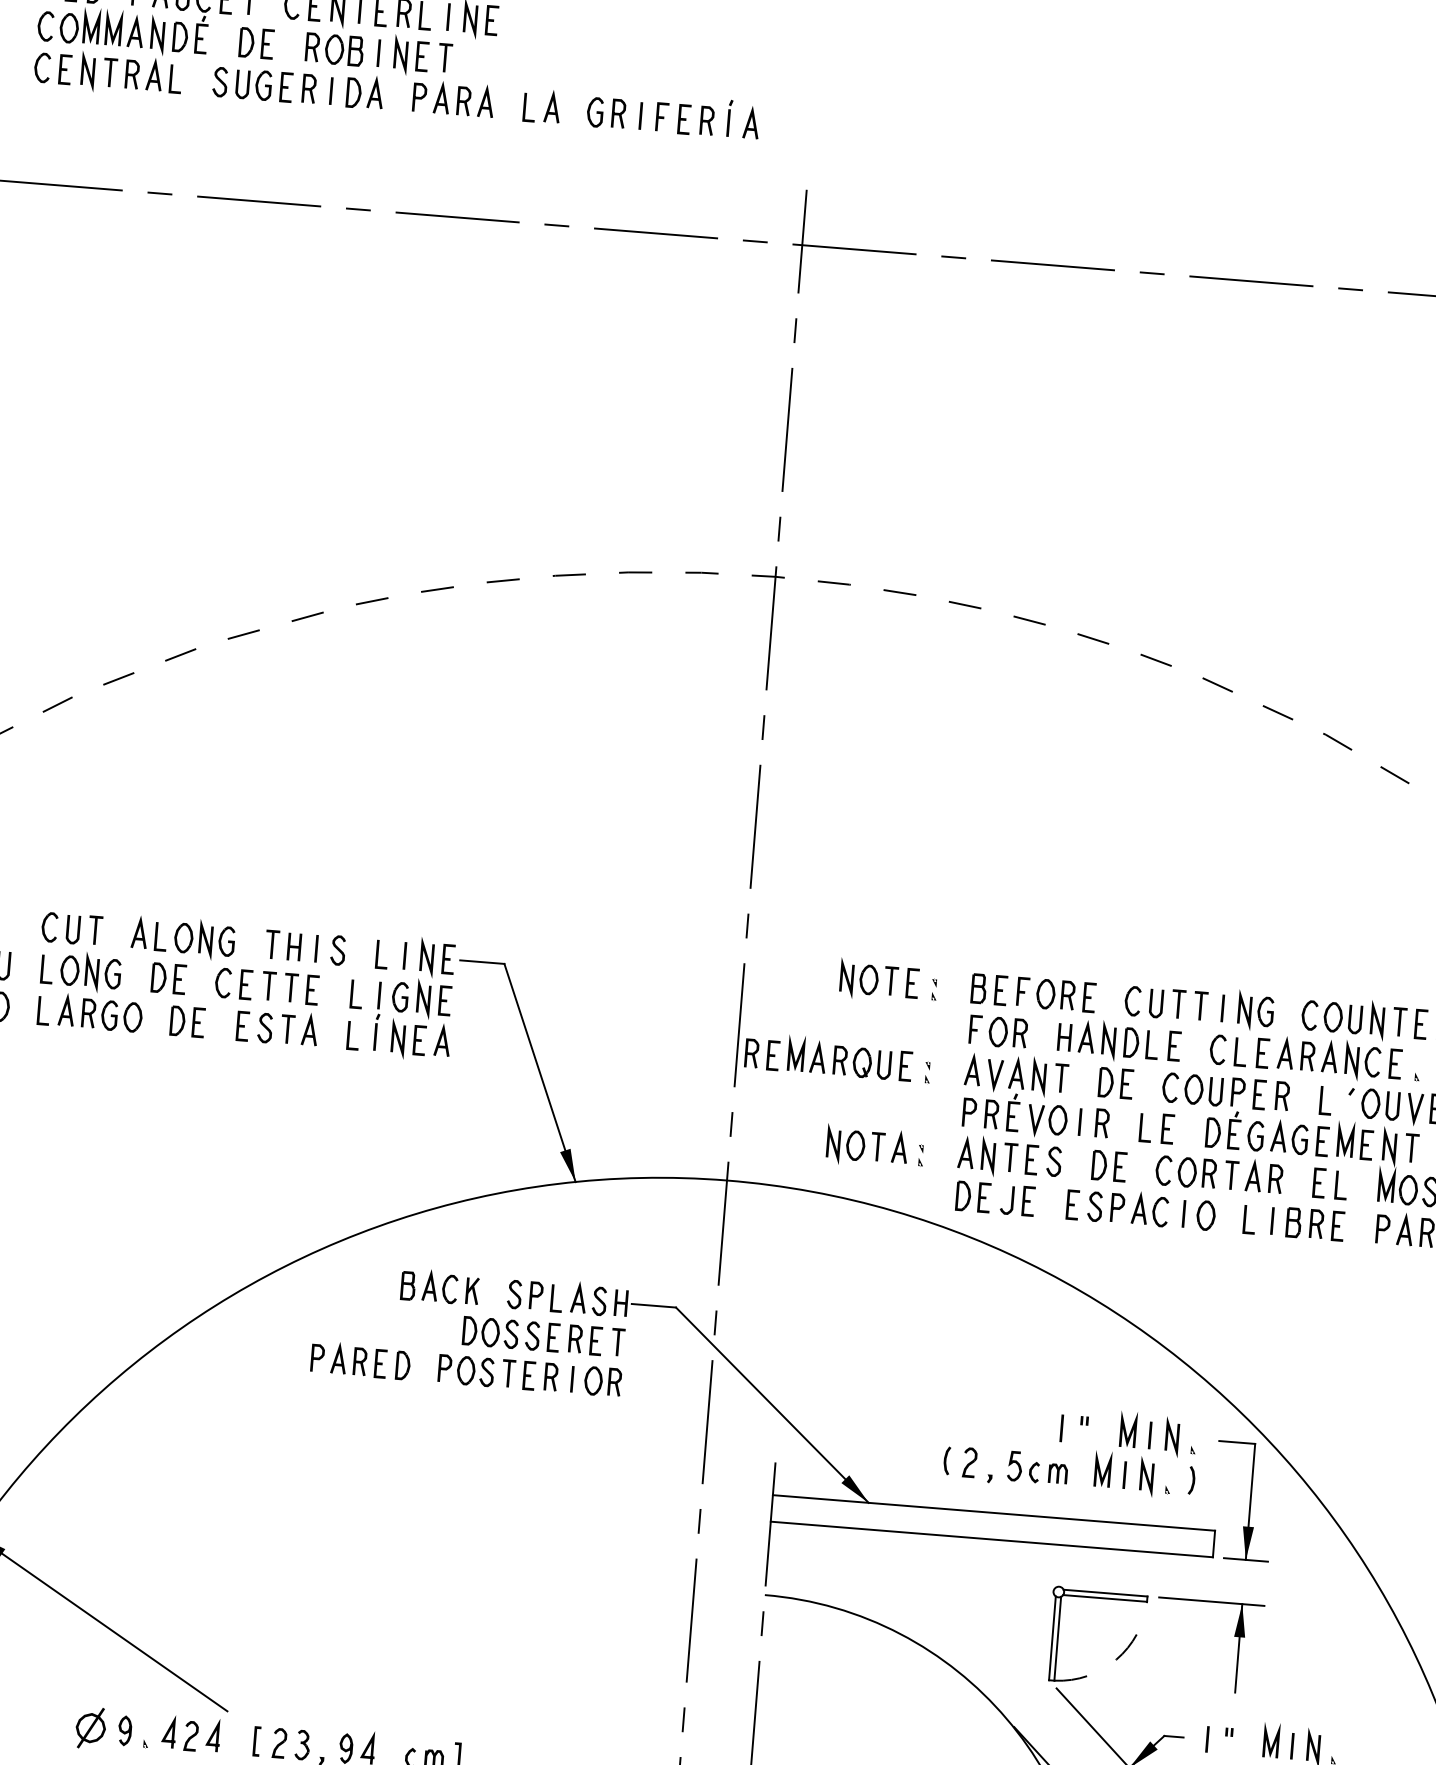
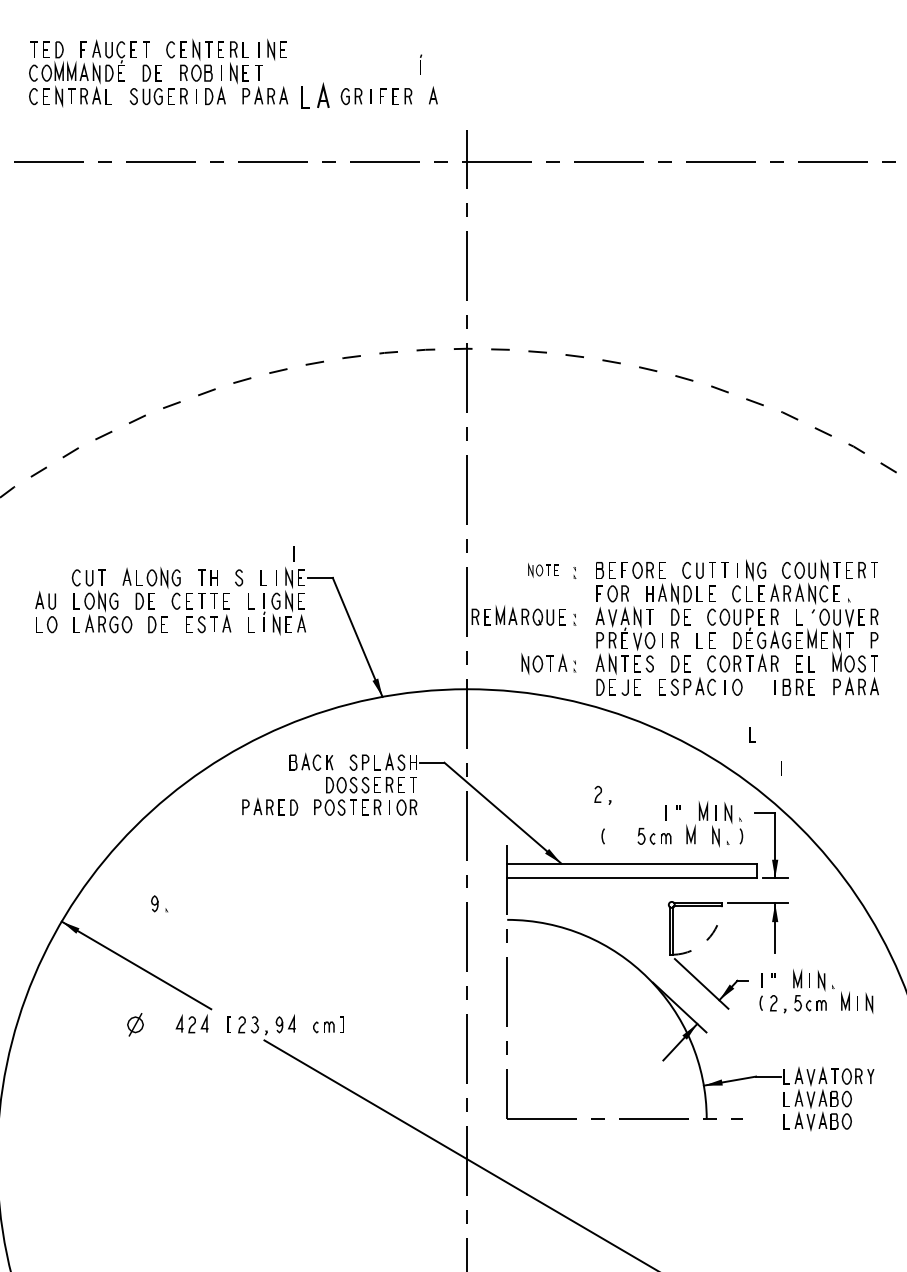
part: (542, 106) -> (315, 95), size x1.4
part: (730, 117) -> (421, 64), moved
line: (316, 948) -> (293, 553), moved
part: (879, 980) -> (543, 570), size x0.7
line: (1245, 1219) -> (750, 734), moved
part: (977, 1465) -> (602, 795), moved
line: (1124, 1475) -> (781, 768), moved
part: (133, 1730) -> (159, 903), moved

